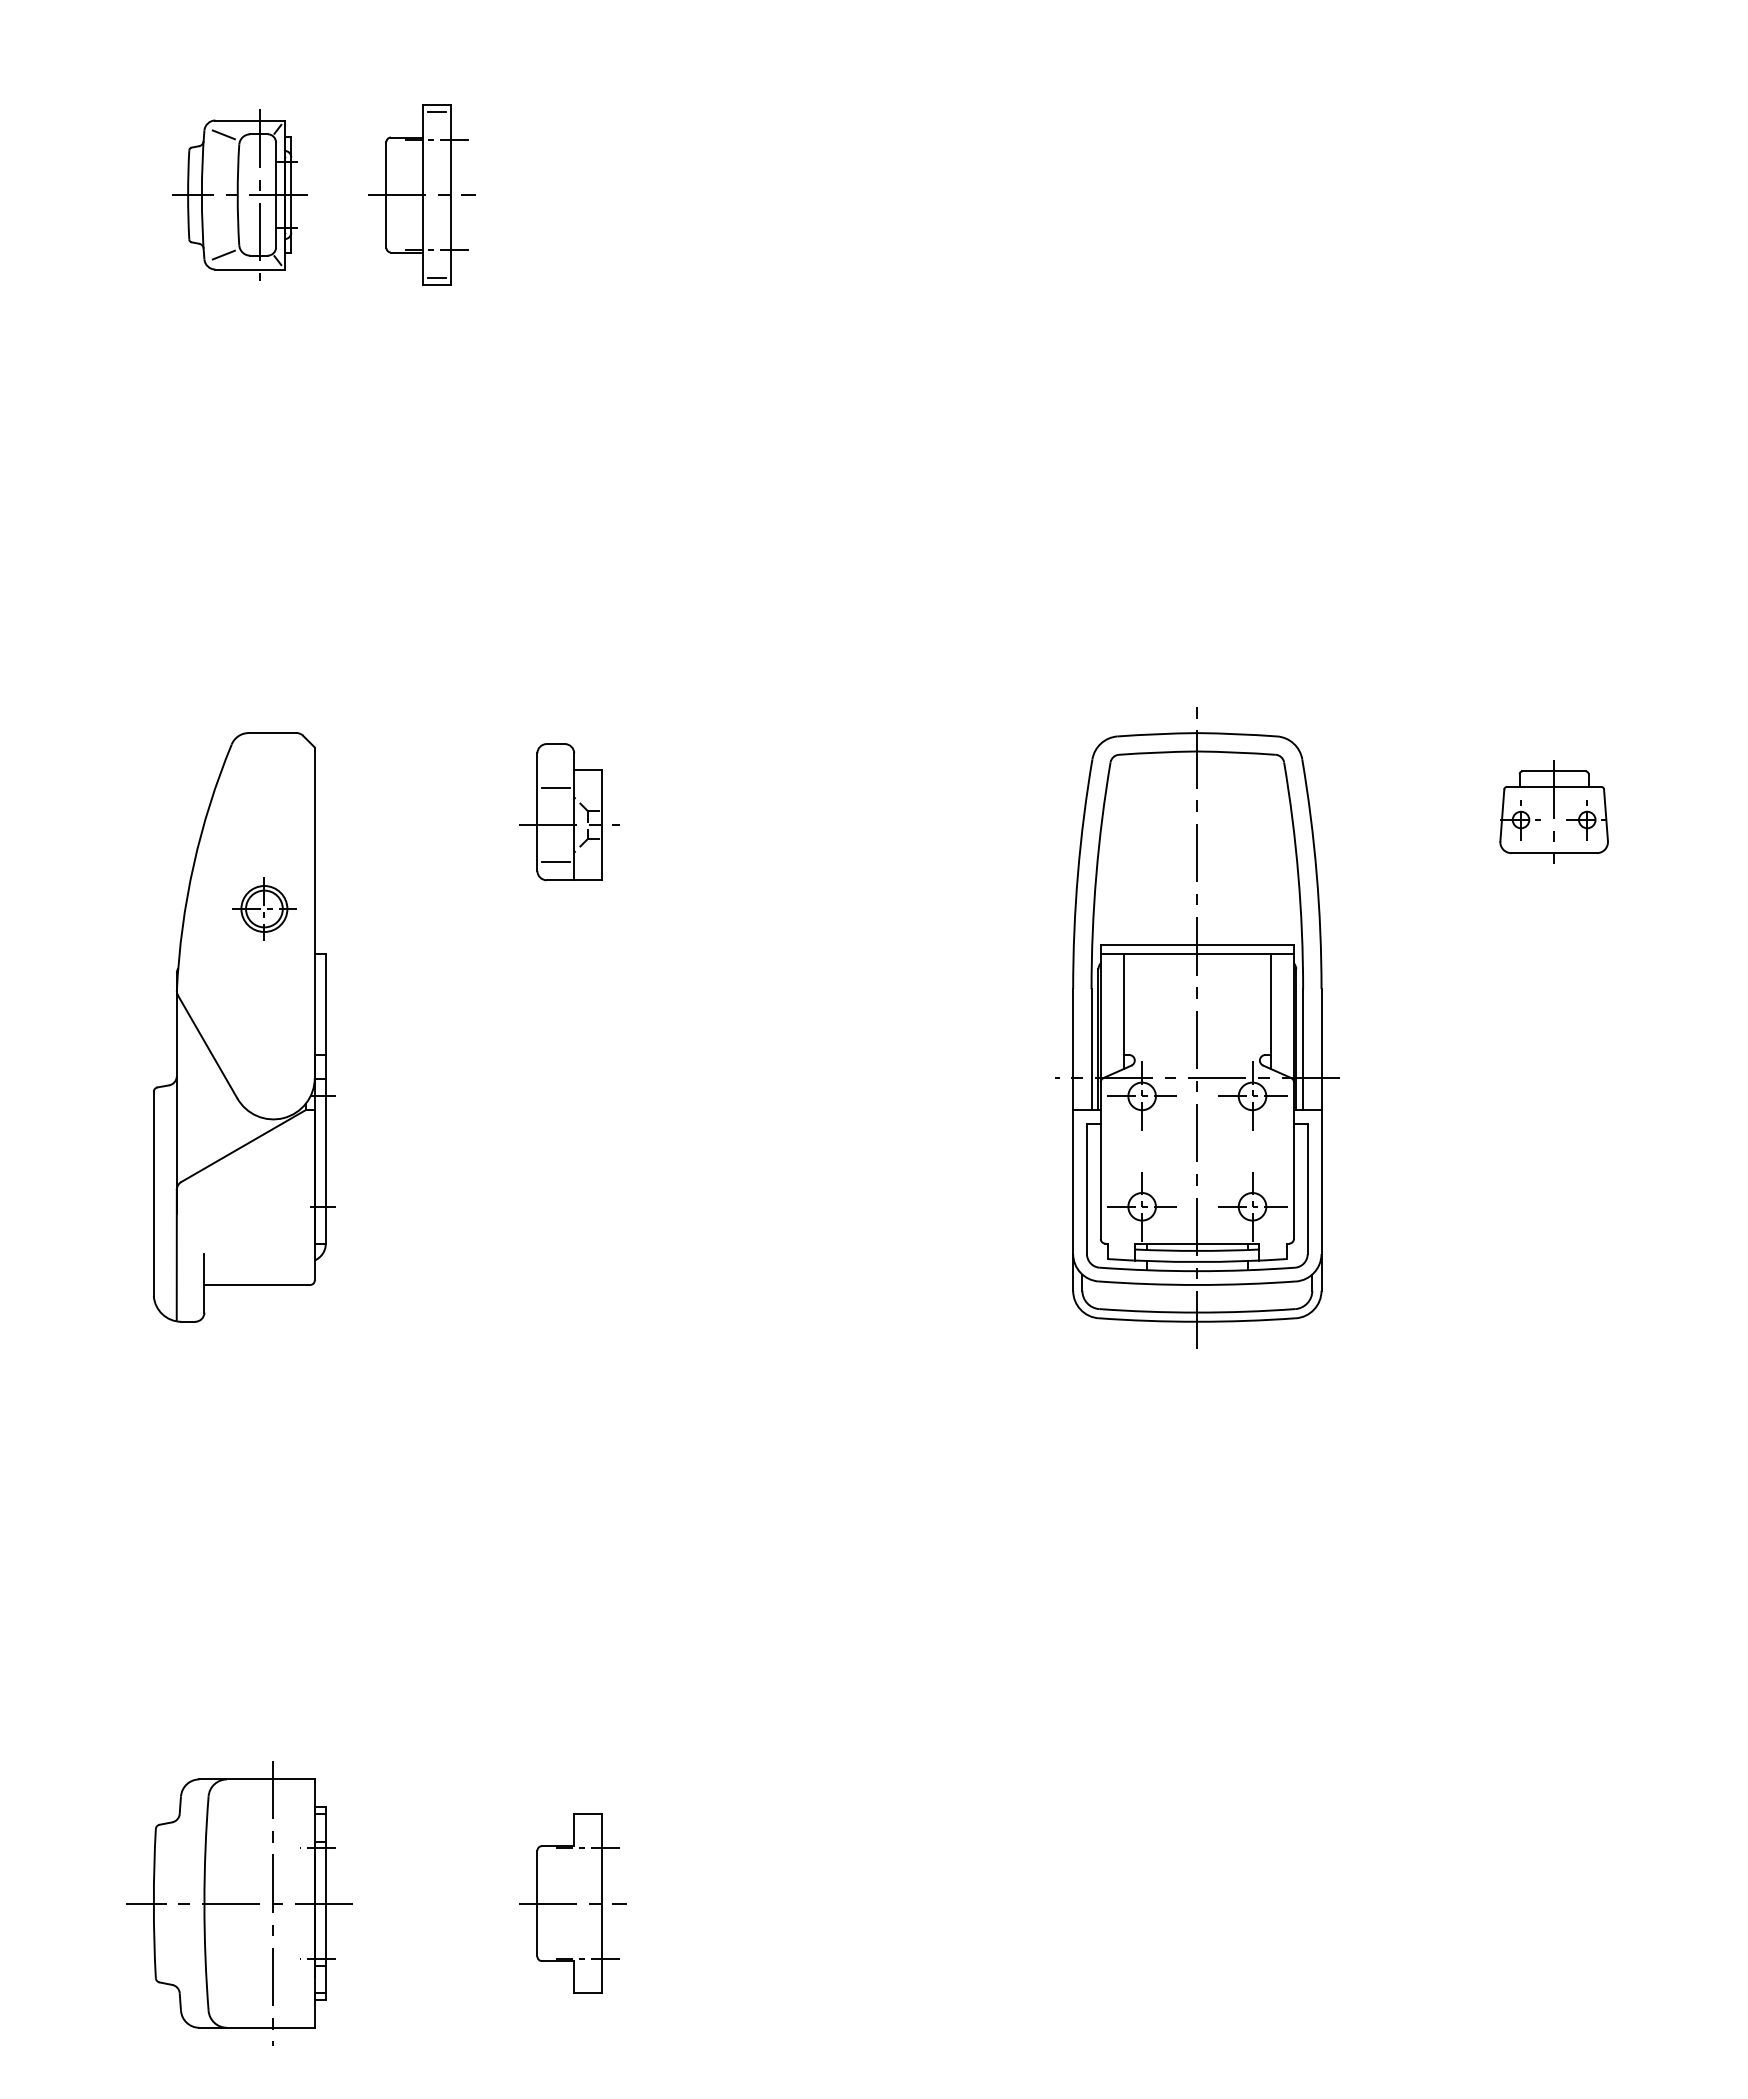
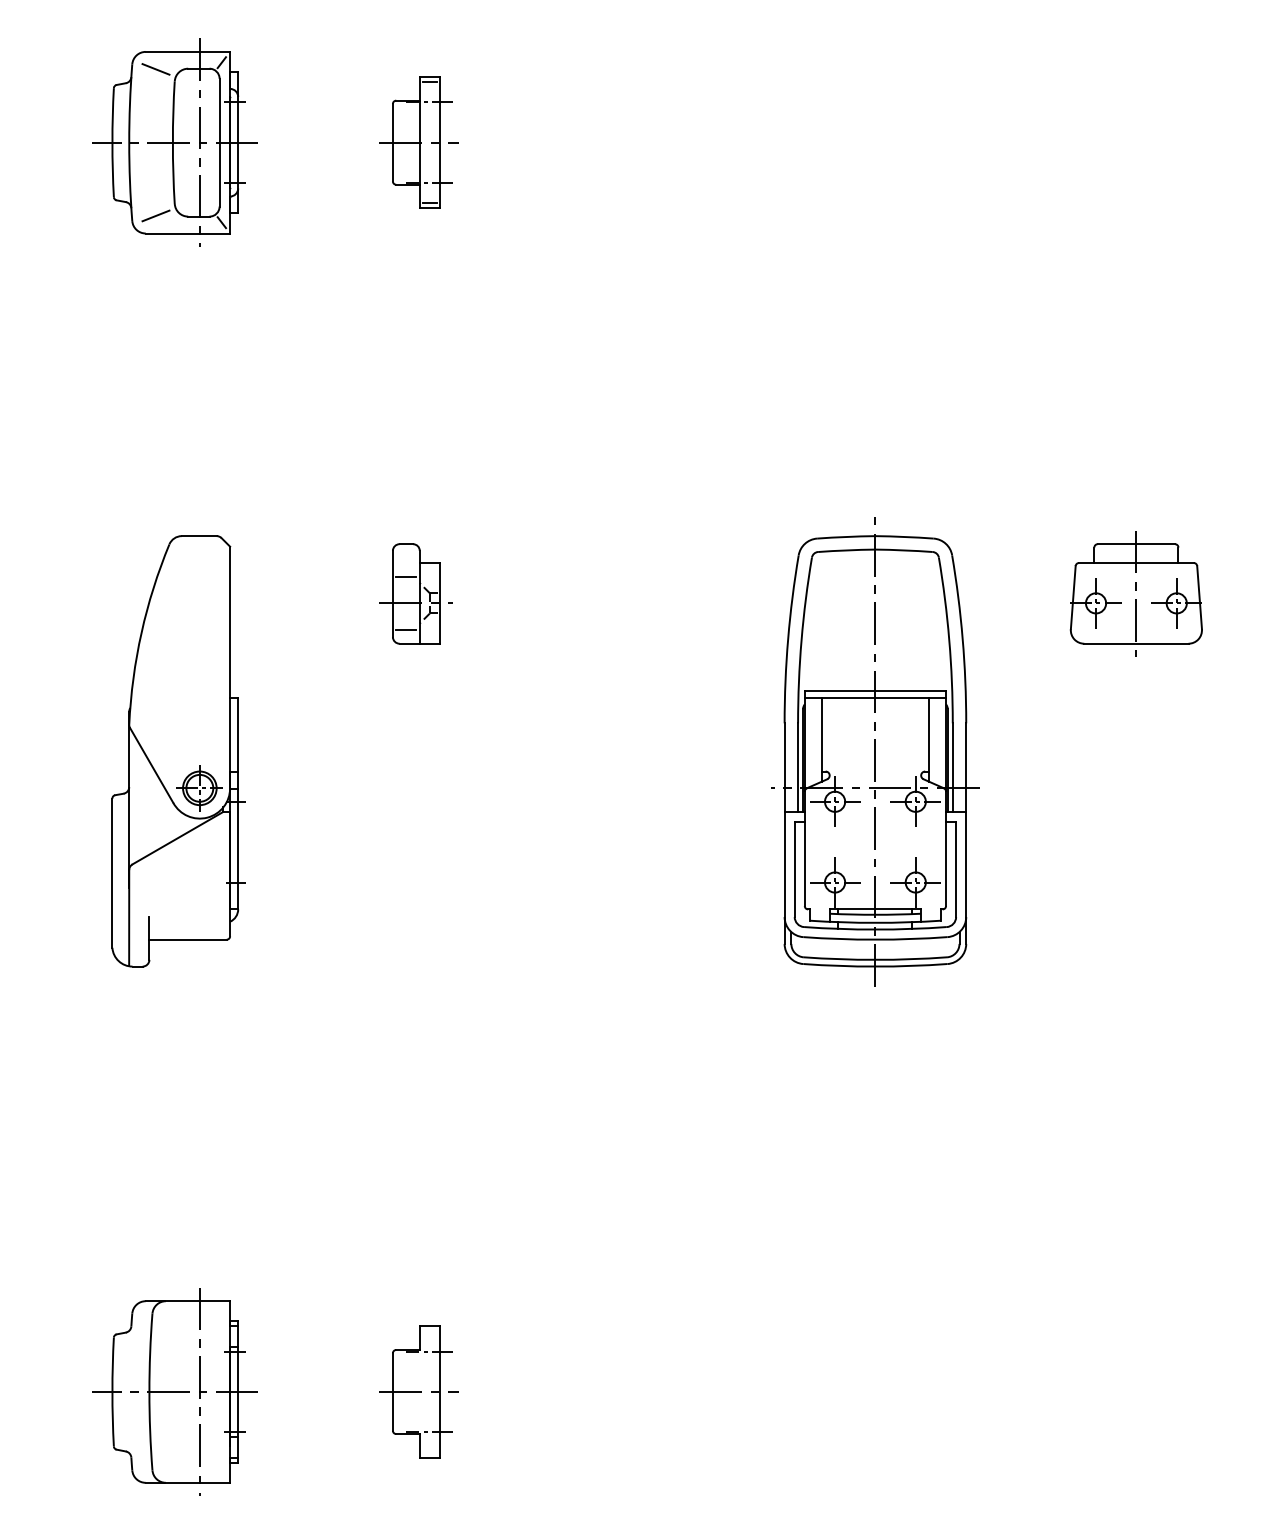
part: (239, 194) -> (175, 142), size x1.67
part: (421, 194) -> (418, 142), moved
part: (1553, 812) -> (1135, 594), size x1.67
part: (264, 908) -> (199, 787), moved

